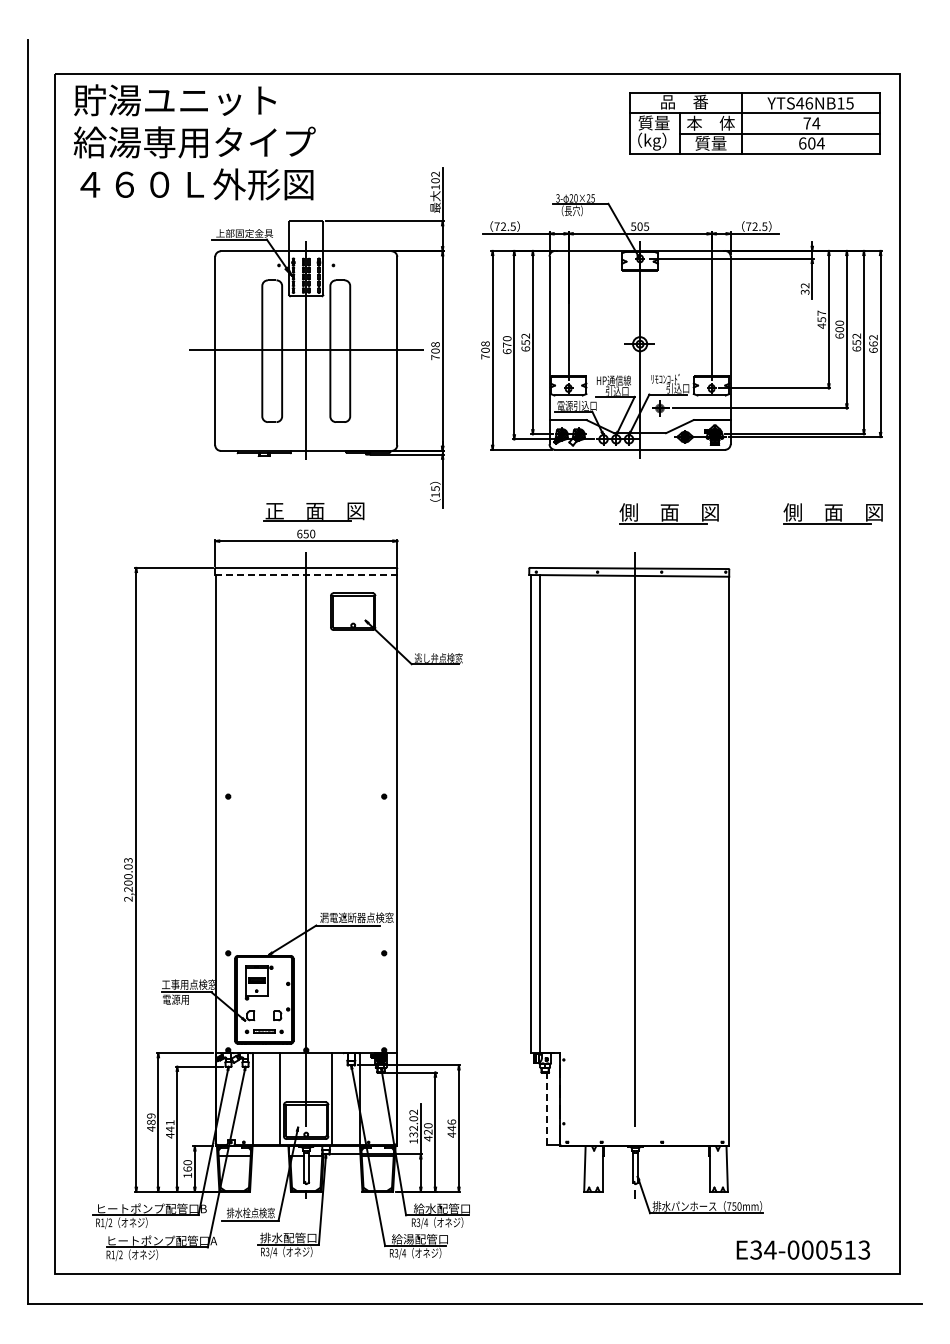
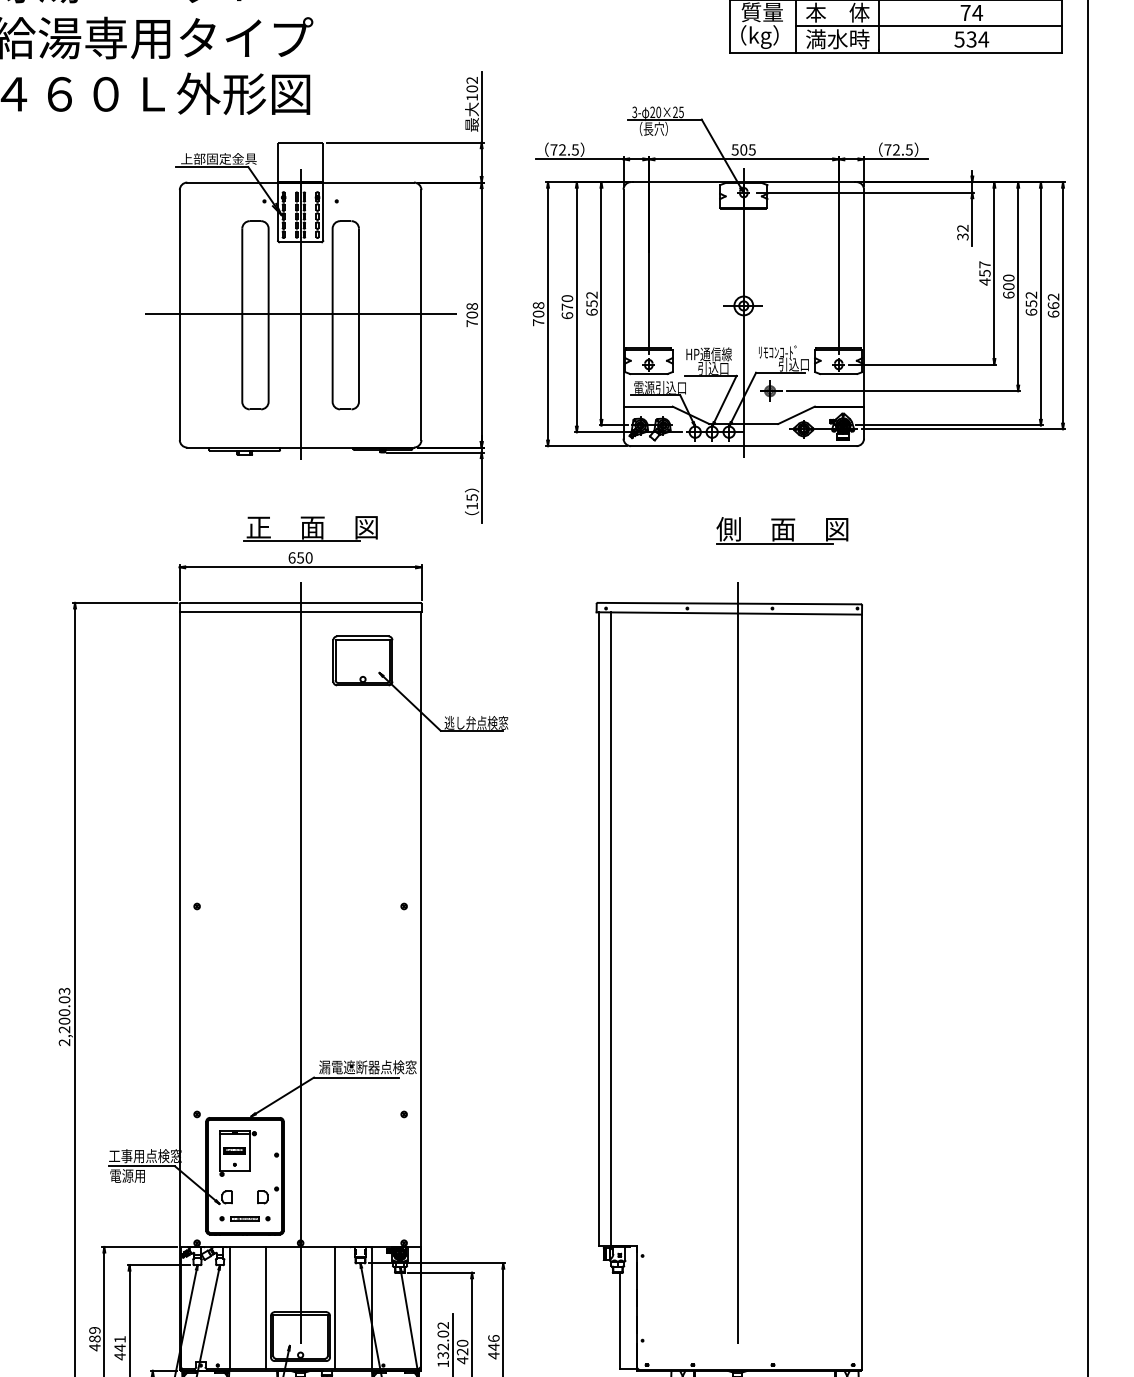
text: (710, 142) -> (837, 38), 質量 -> 満水時
text: (807, 143) -> (965, 39), 604 -> 534
part: (832, 513) -> (999, 530), removed
line: (306, 575) -> (300, 612), dashed -> solid
line: (546, 1108) -> (619, 1320), dashed -> solid

